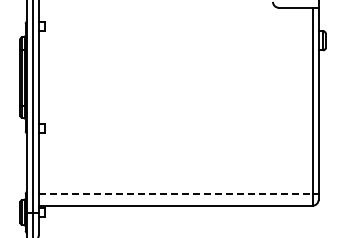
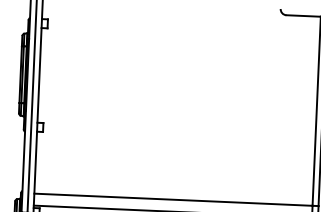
line: (175, 193) -> (173, 199), dashed -> solid

